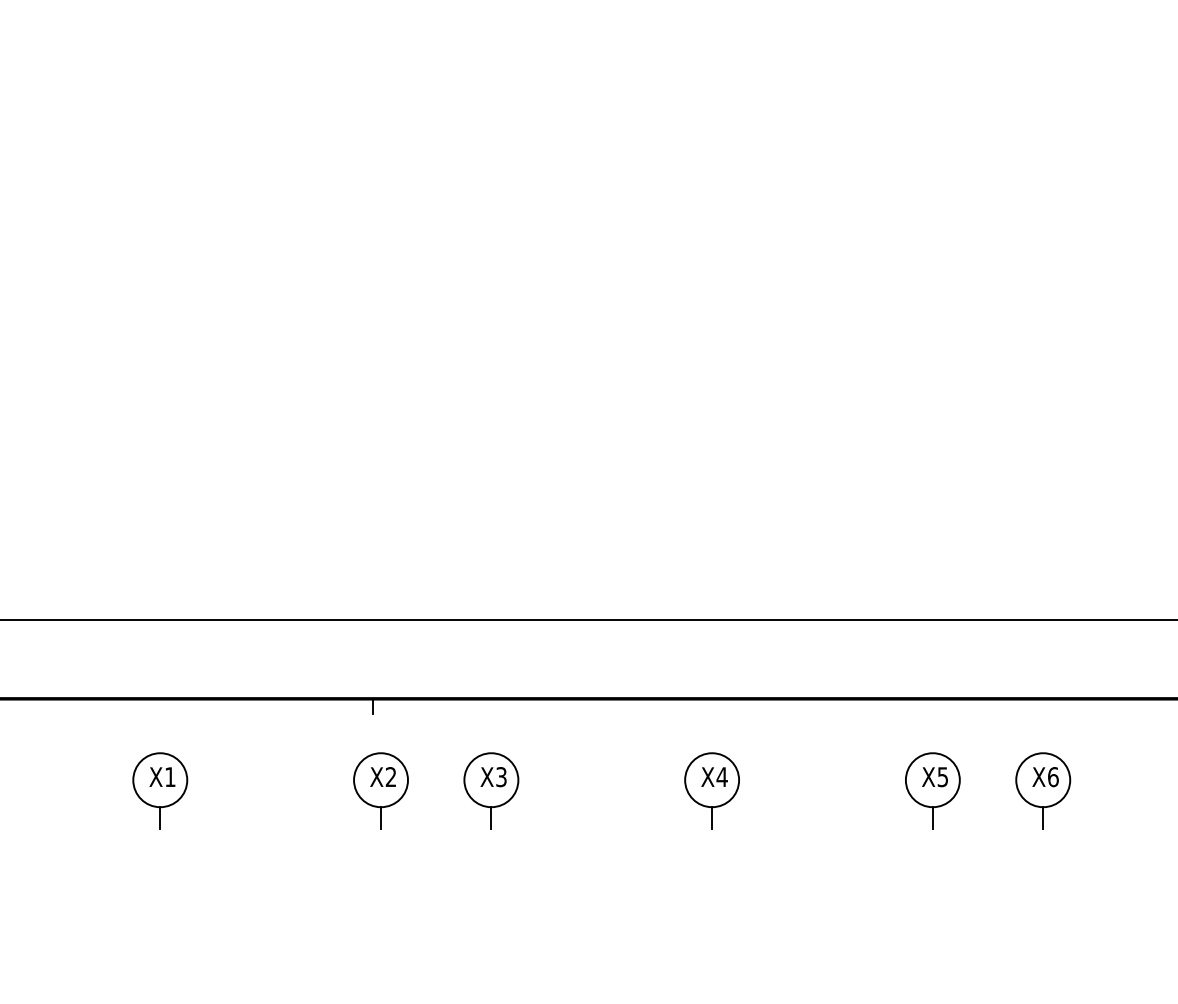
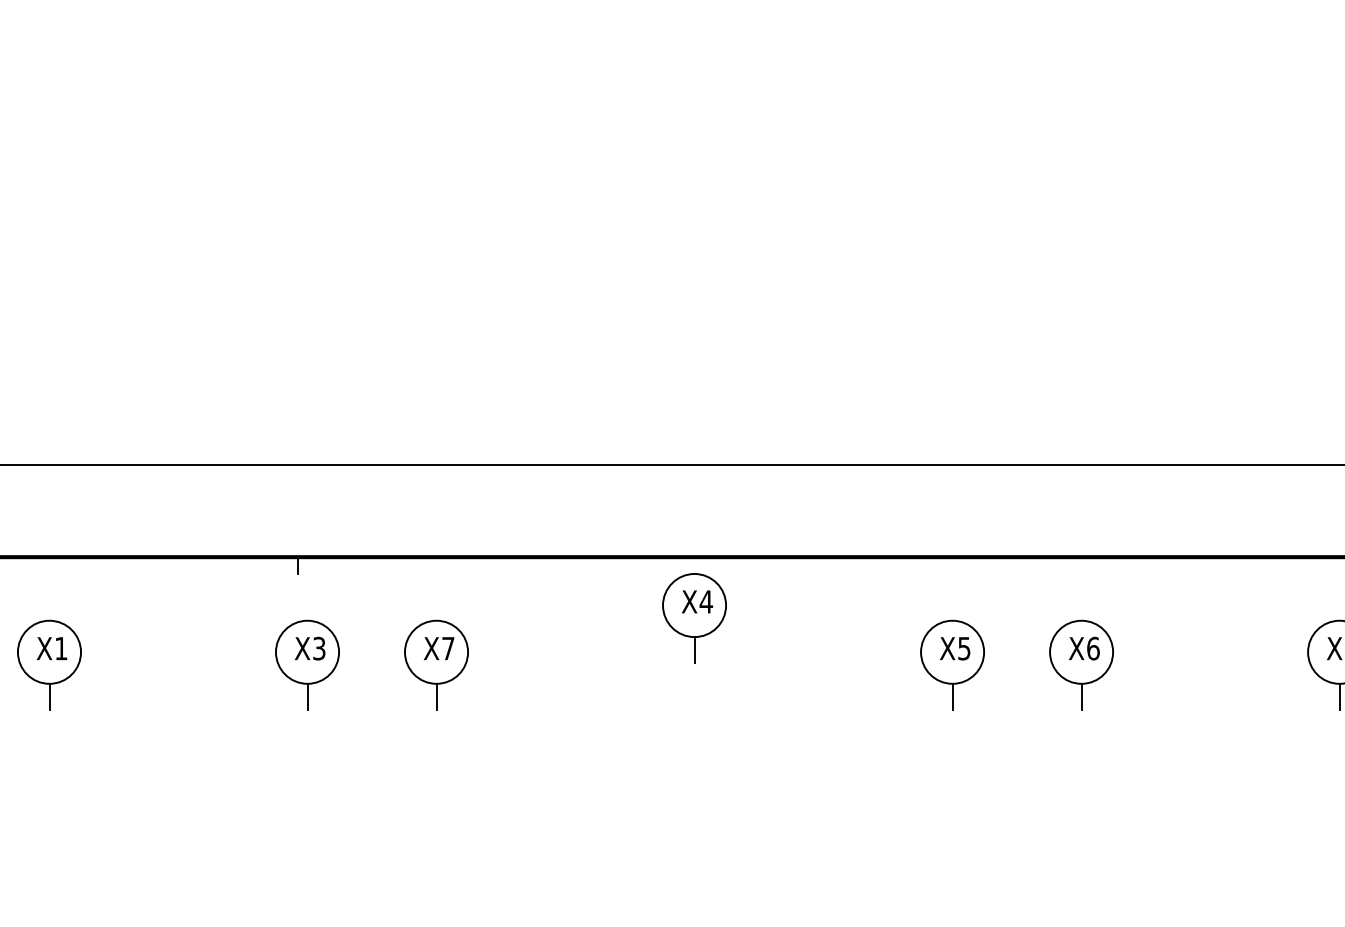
text: (390, 777) -> (318, 649), X2 -> X3
text: (501, 777) -> (448, 649), X3 -> X7
part: (711, 790) -> (693, 617), moved

